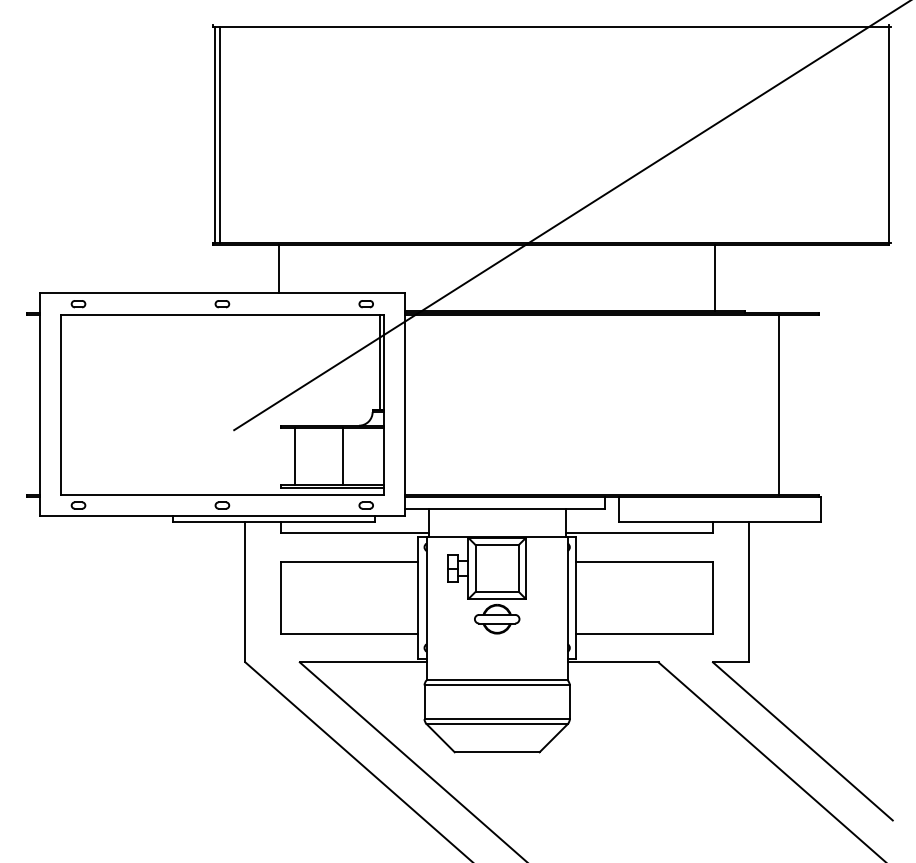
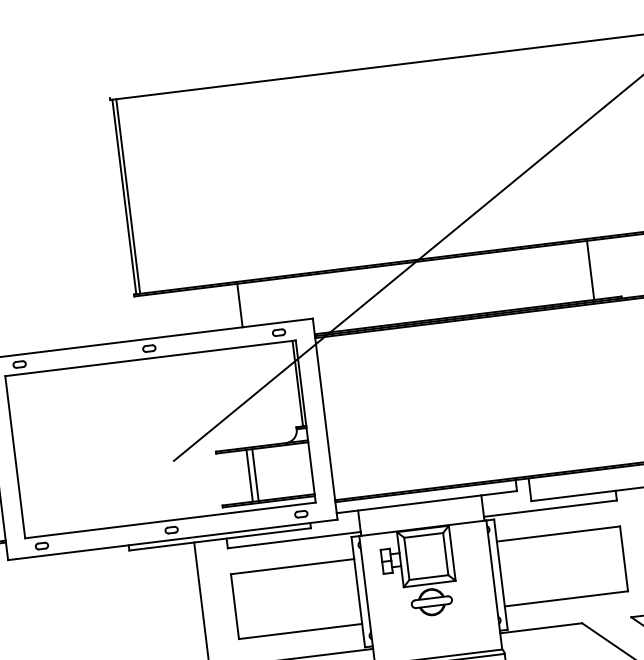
line: (279, 269) -> (240, 305), moved
line: (295, 456) -> (255, 474), moved
line: (342, 456) -> (249, 475), moved

